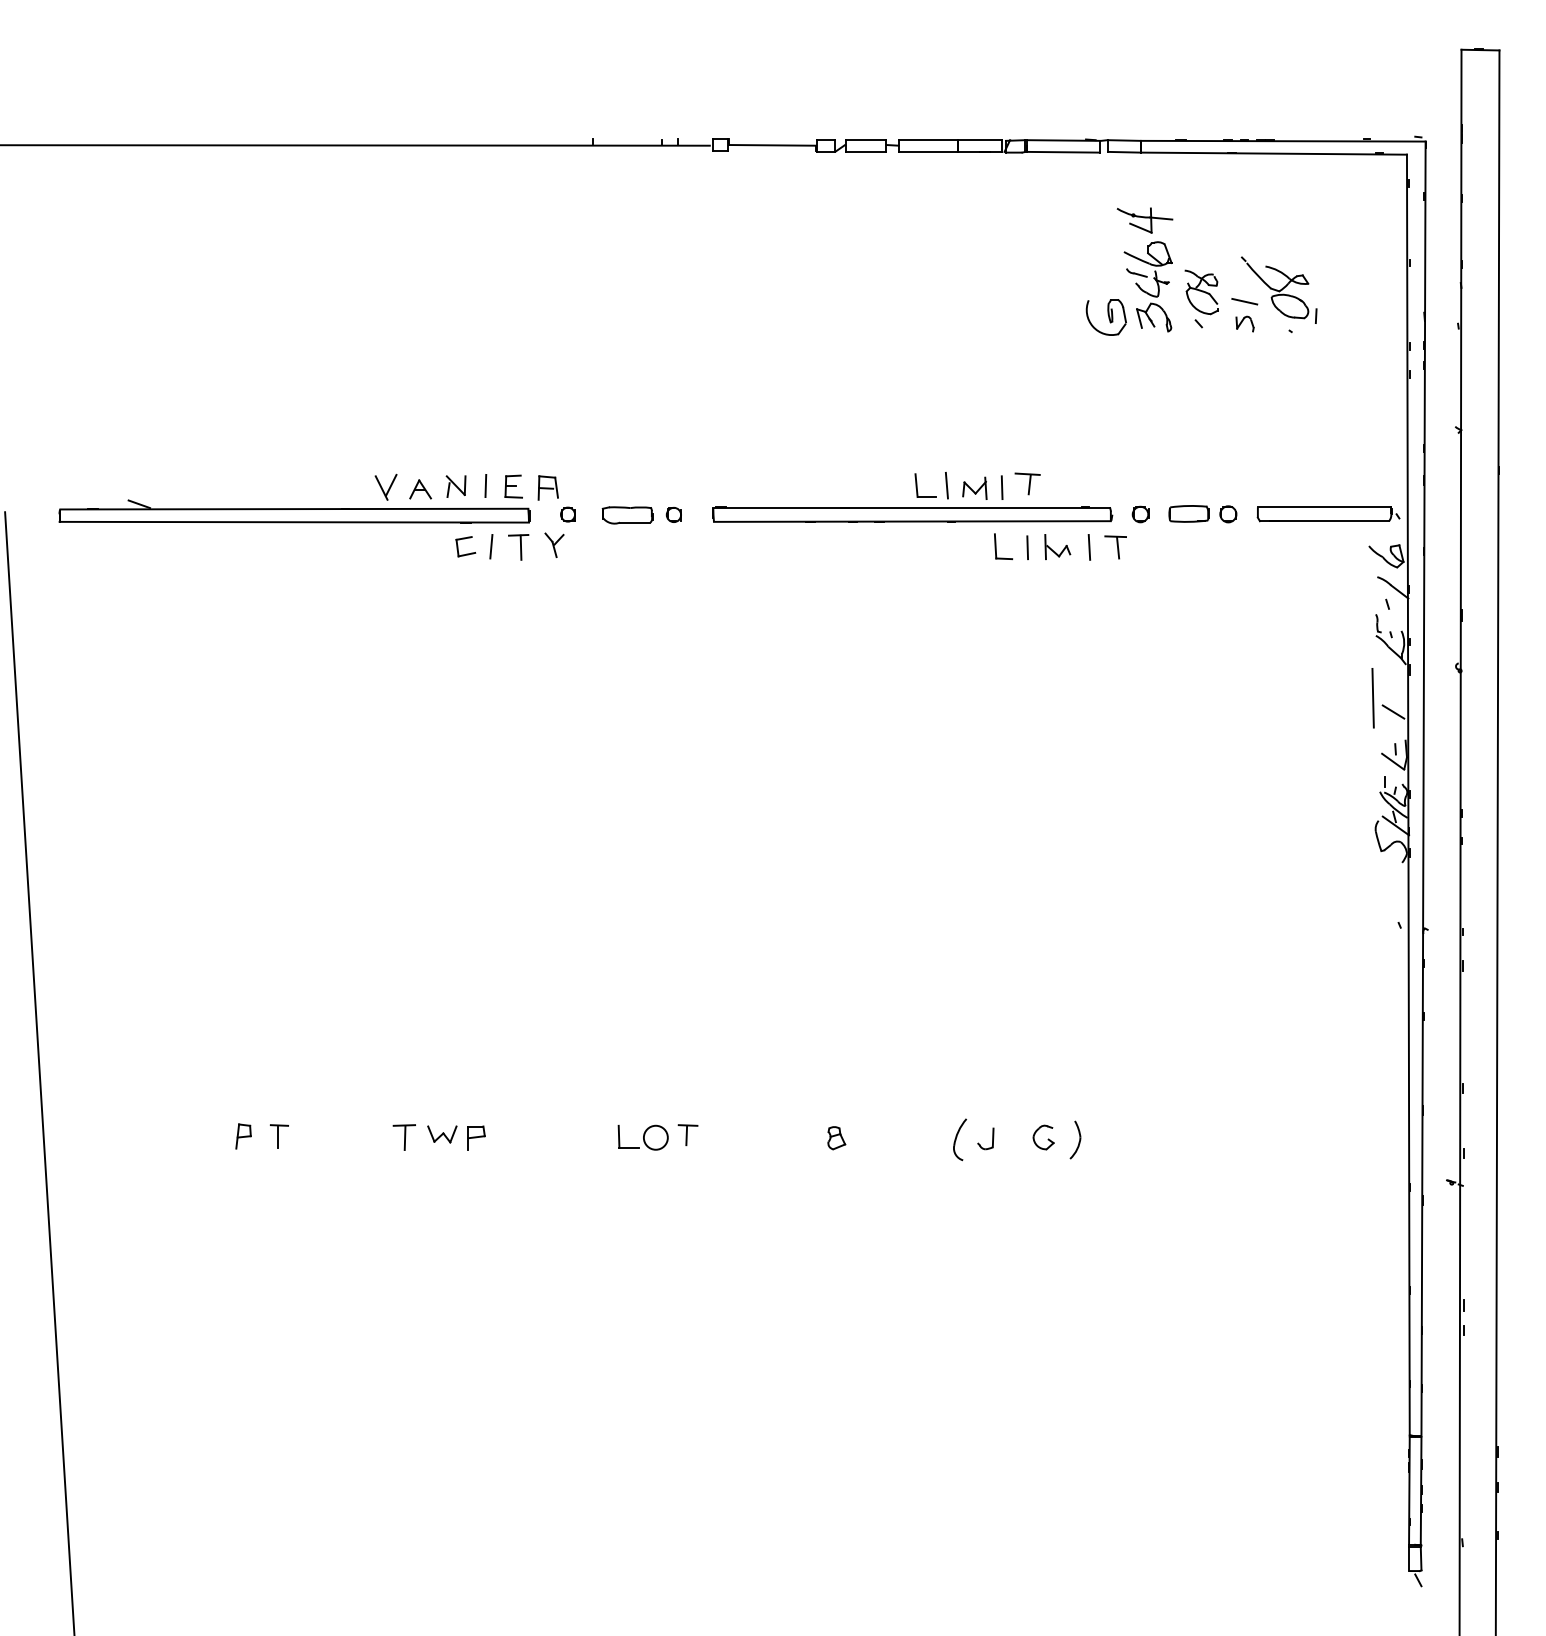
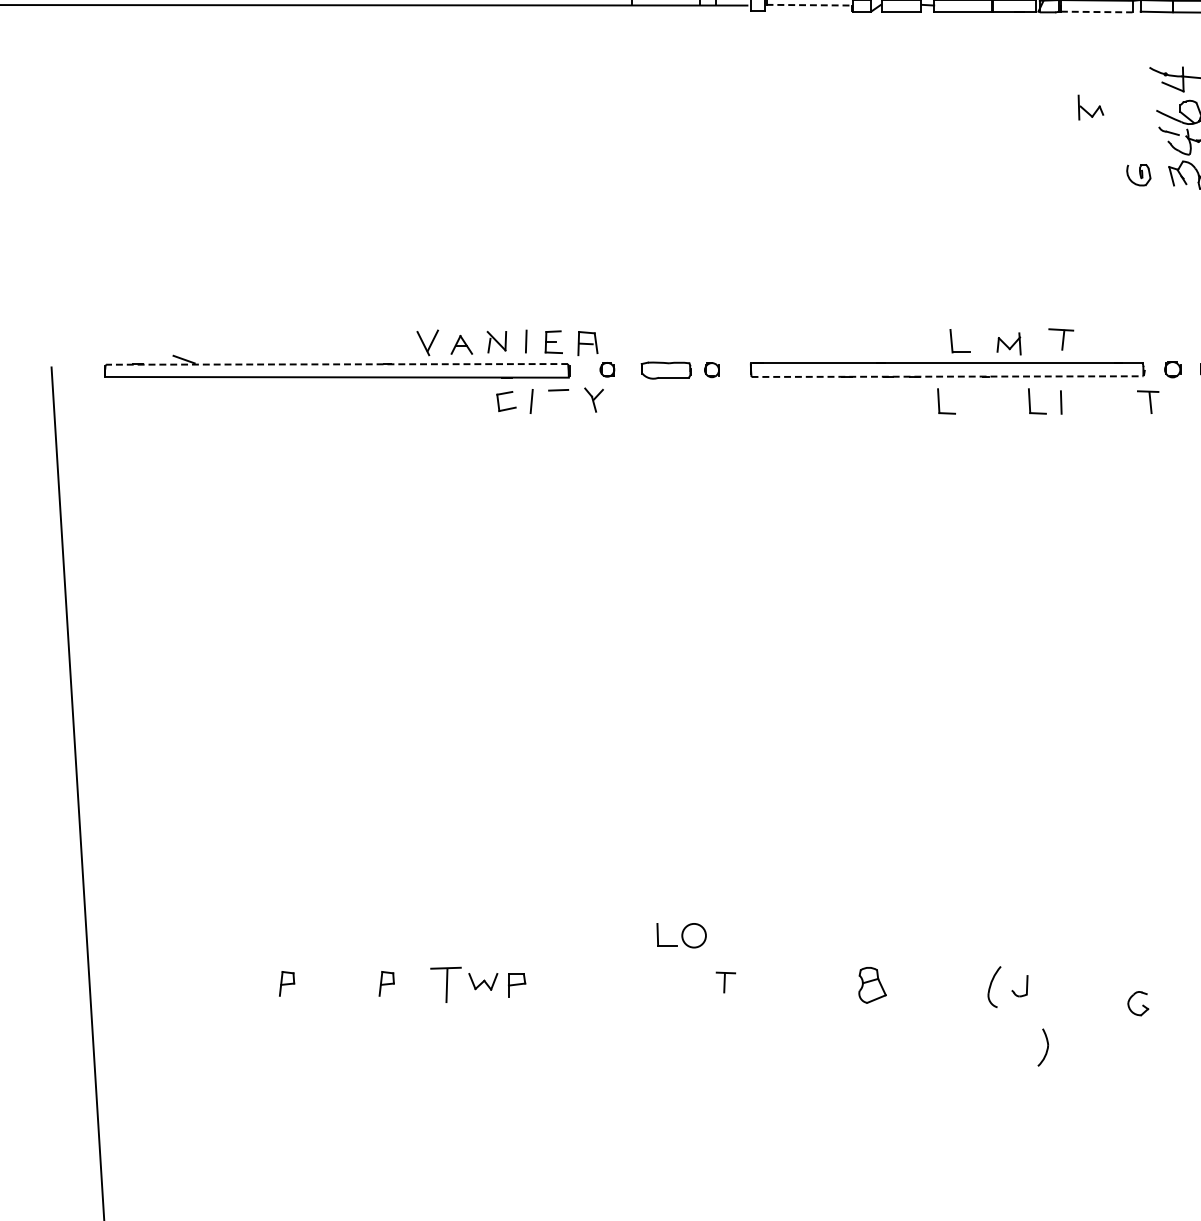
line: (773, 145) -> (810, 5), solid -> dashed
line: (1064, 152) -> (1097, 12), solid -> dashed
part: (1105, 317) -> (1138, 175), size x0.6
line: (946, 485) -> (981, 341), removed
line: (1001, 487) -> (1035, 343), removed
line: (294, 509) -> (337, 364), solid -> dashed
line: (912, 521) -> (947, 376), solid -> dashed
part: (904, 546) -> (939, 401), added
line: (520, 547) -> (560, 402), removed
part: (1057, 547) -> (1090, 108), moved
line: (1089, 547) -> (1122, 402), removed
part: (278, 1136) -> (321, 983), removed
part: (344, 1136) -> (386, 983), added
part: (403, 1137) -> (444, 984), size x1.4
part: (642, 1137) -> (680, 935), moved
part: (1043, 1137) -> (1138, 1003), moved
part: (836, 1138) -> (872, 985), size x1.6
part: (1075, 1139) -> (1043, 1047), moved

